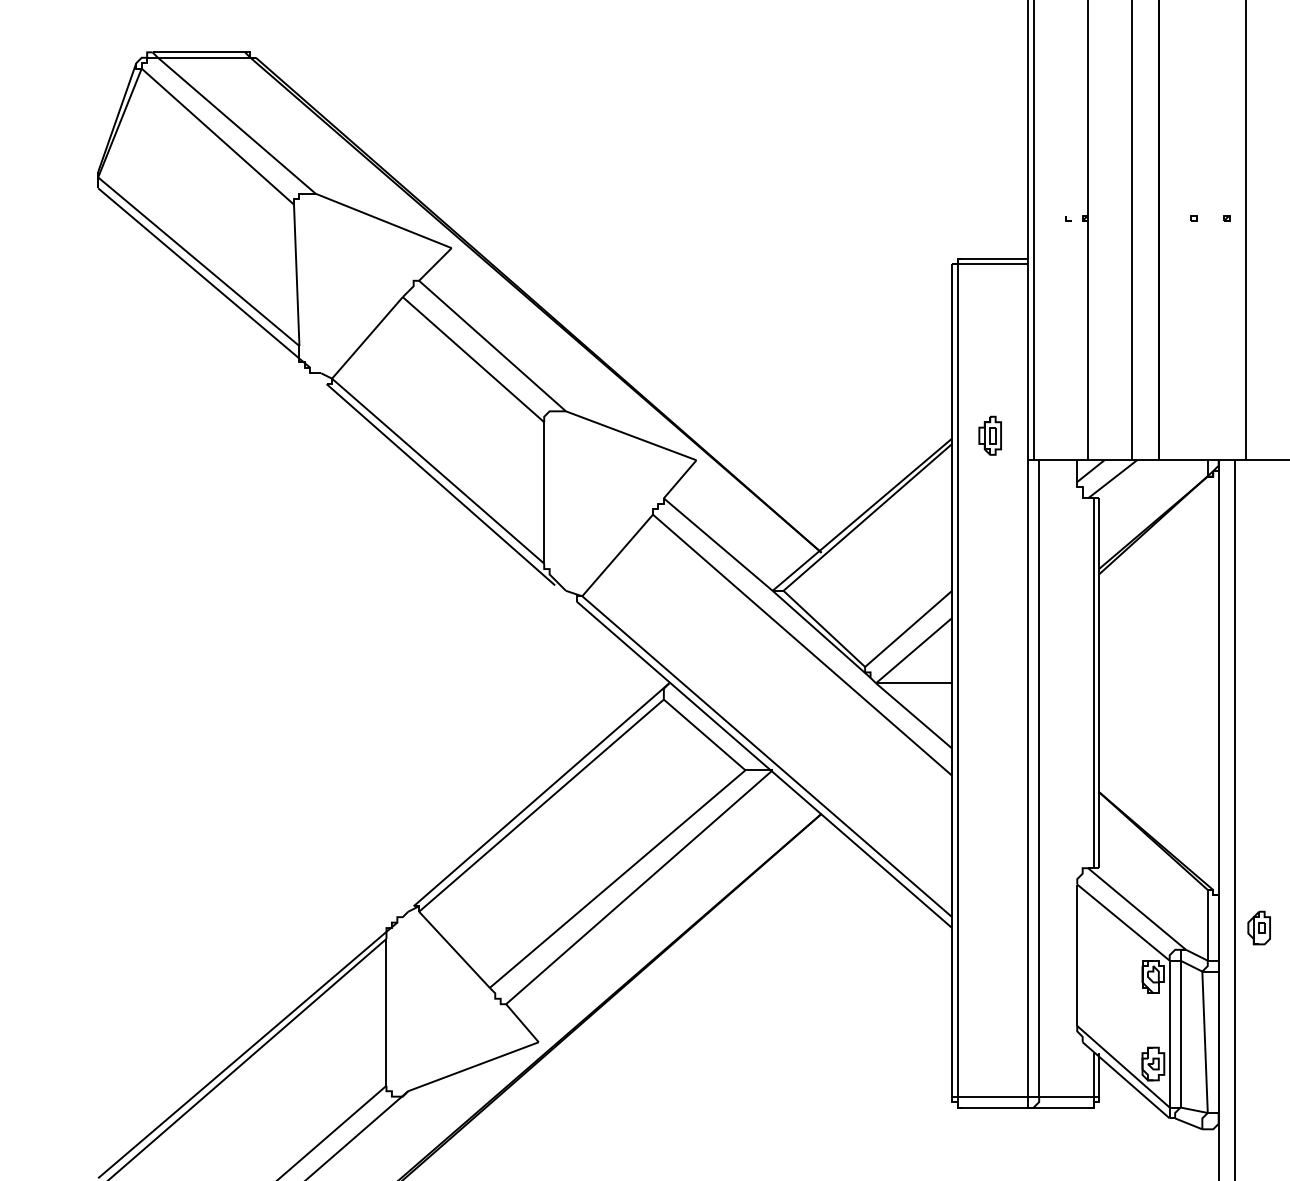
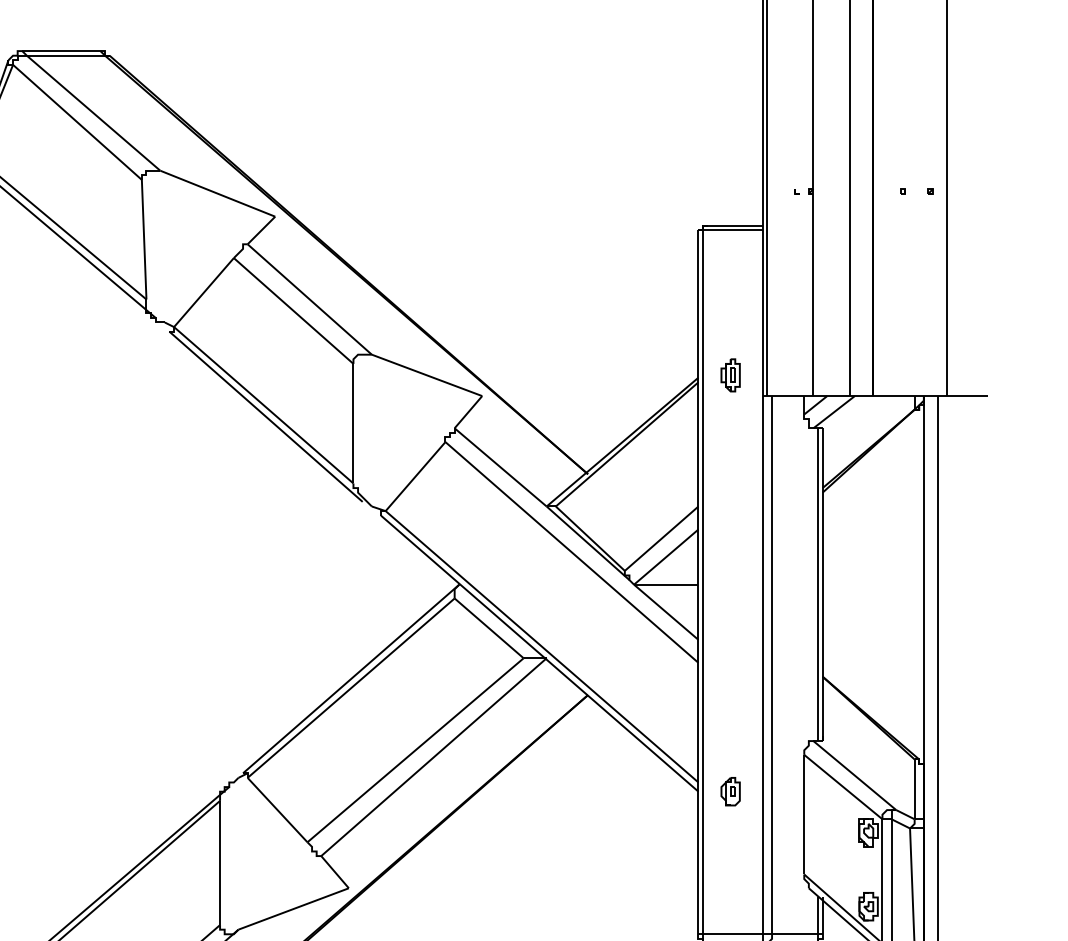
part: (1258, 927) -> (730, 791), moved

